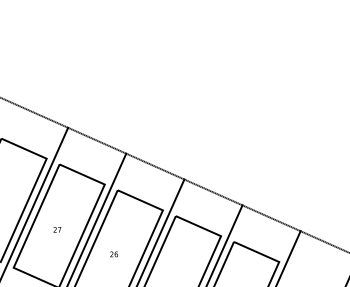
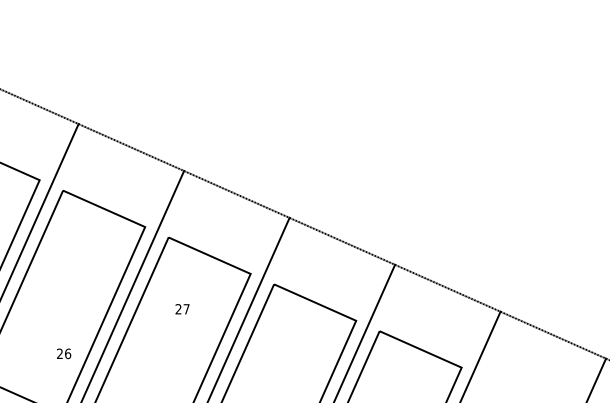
text: (57, 229) -> (182, 308), moved
text: (113, 254) -> (62, 354), moved

